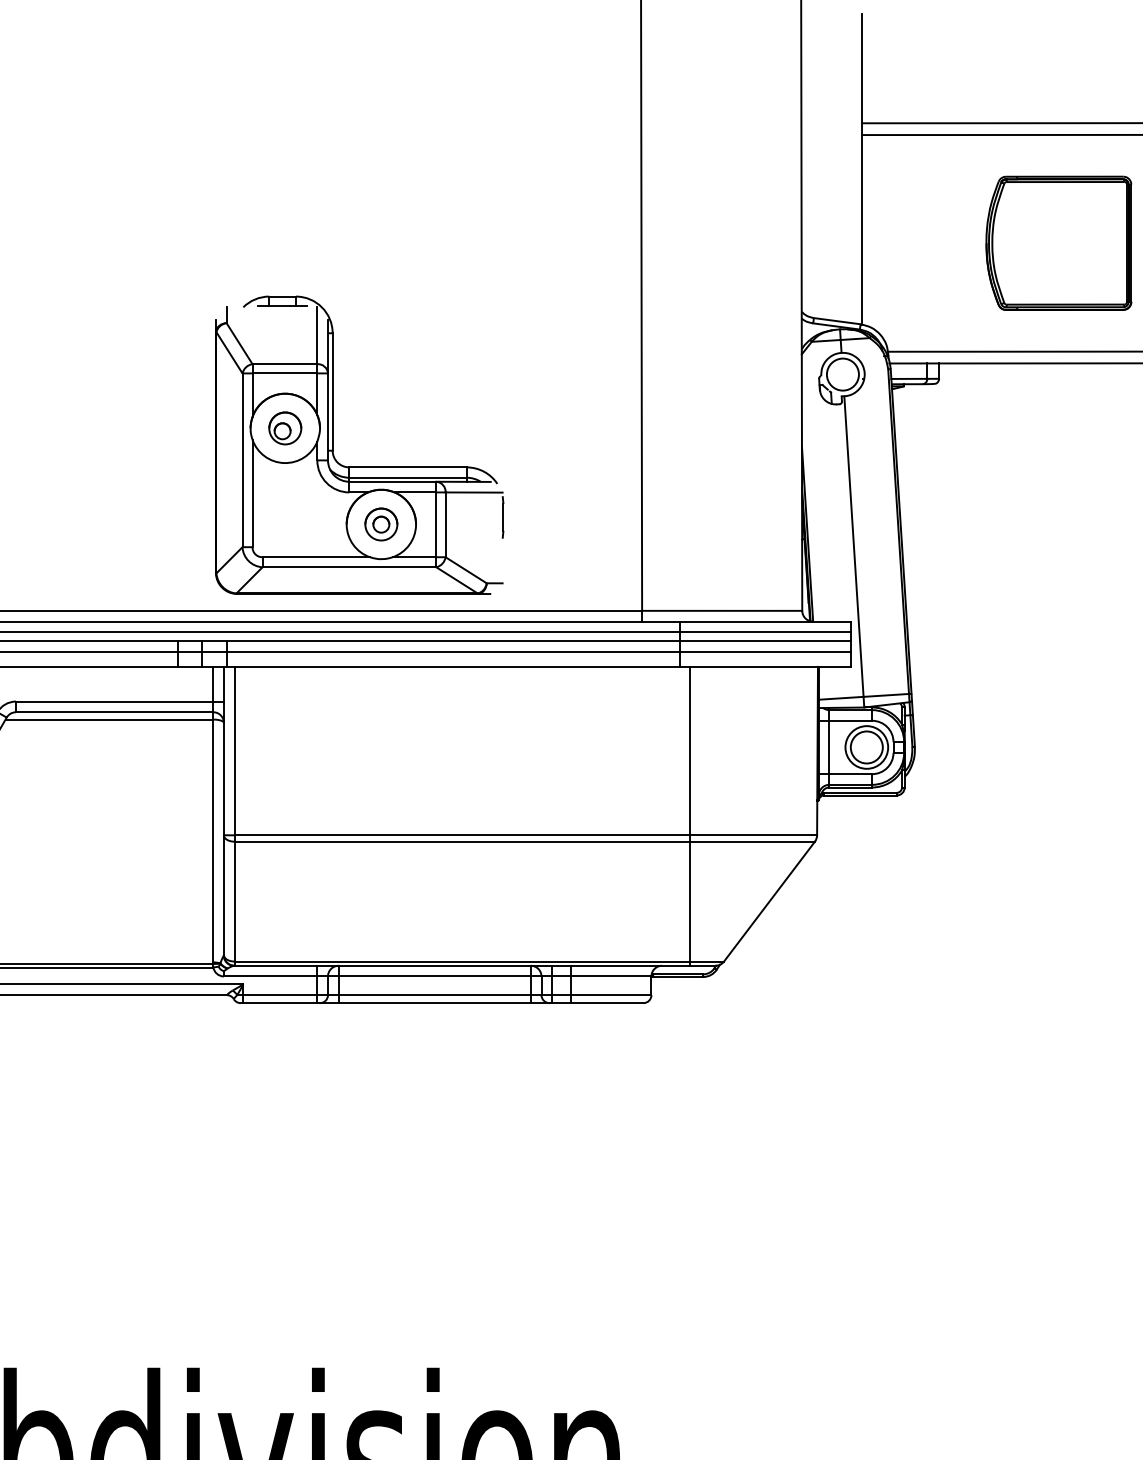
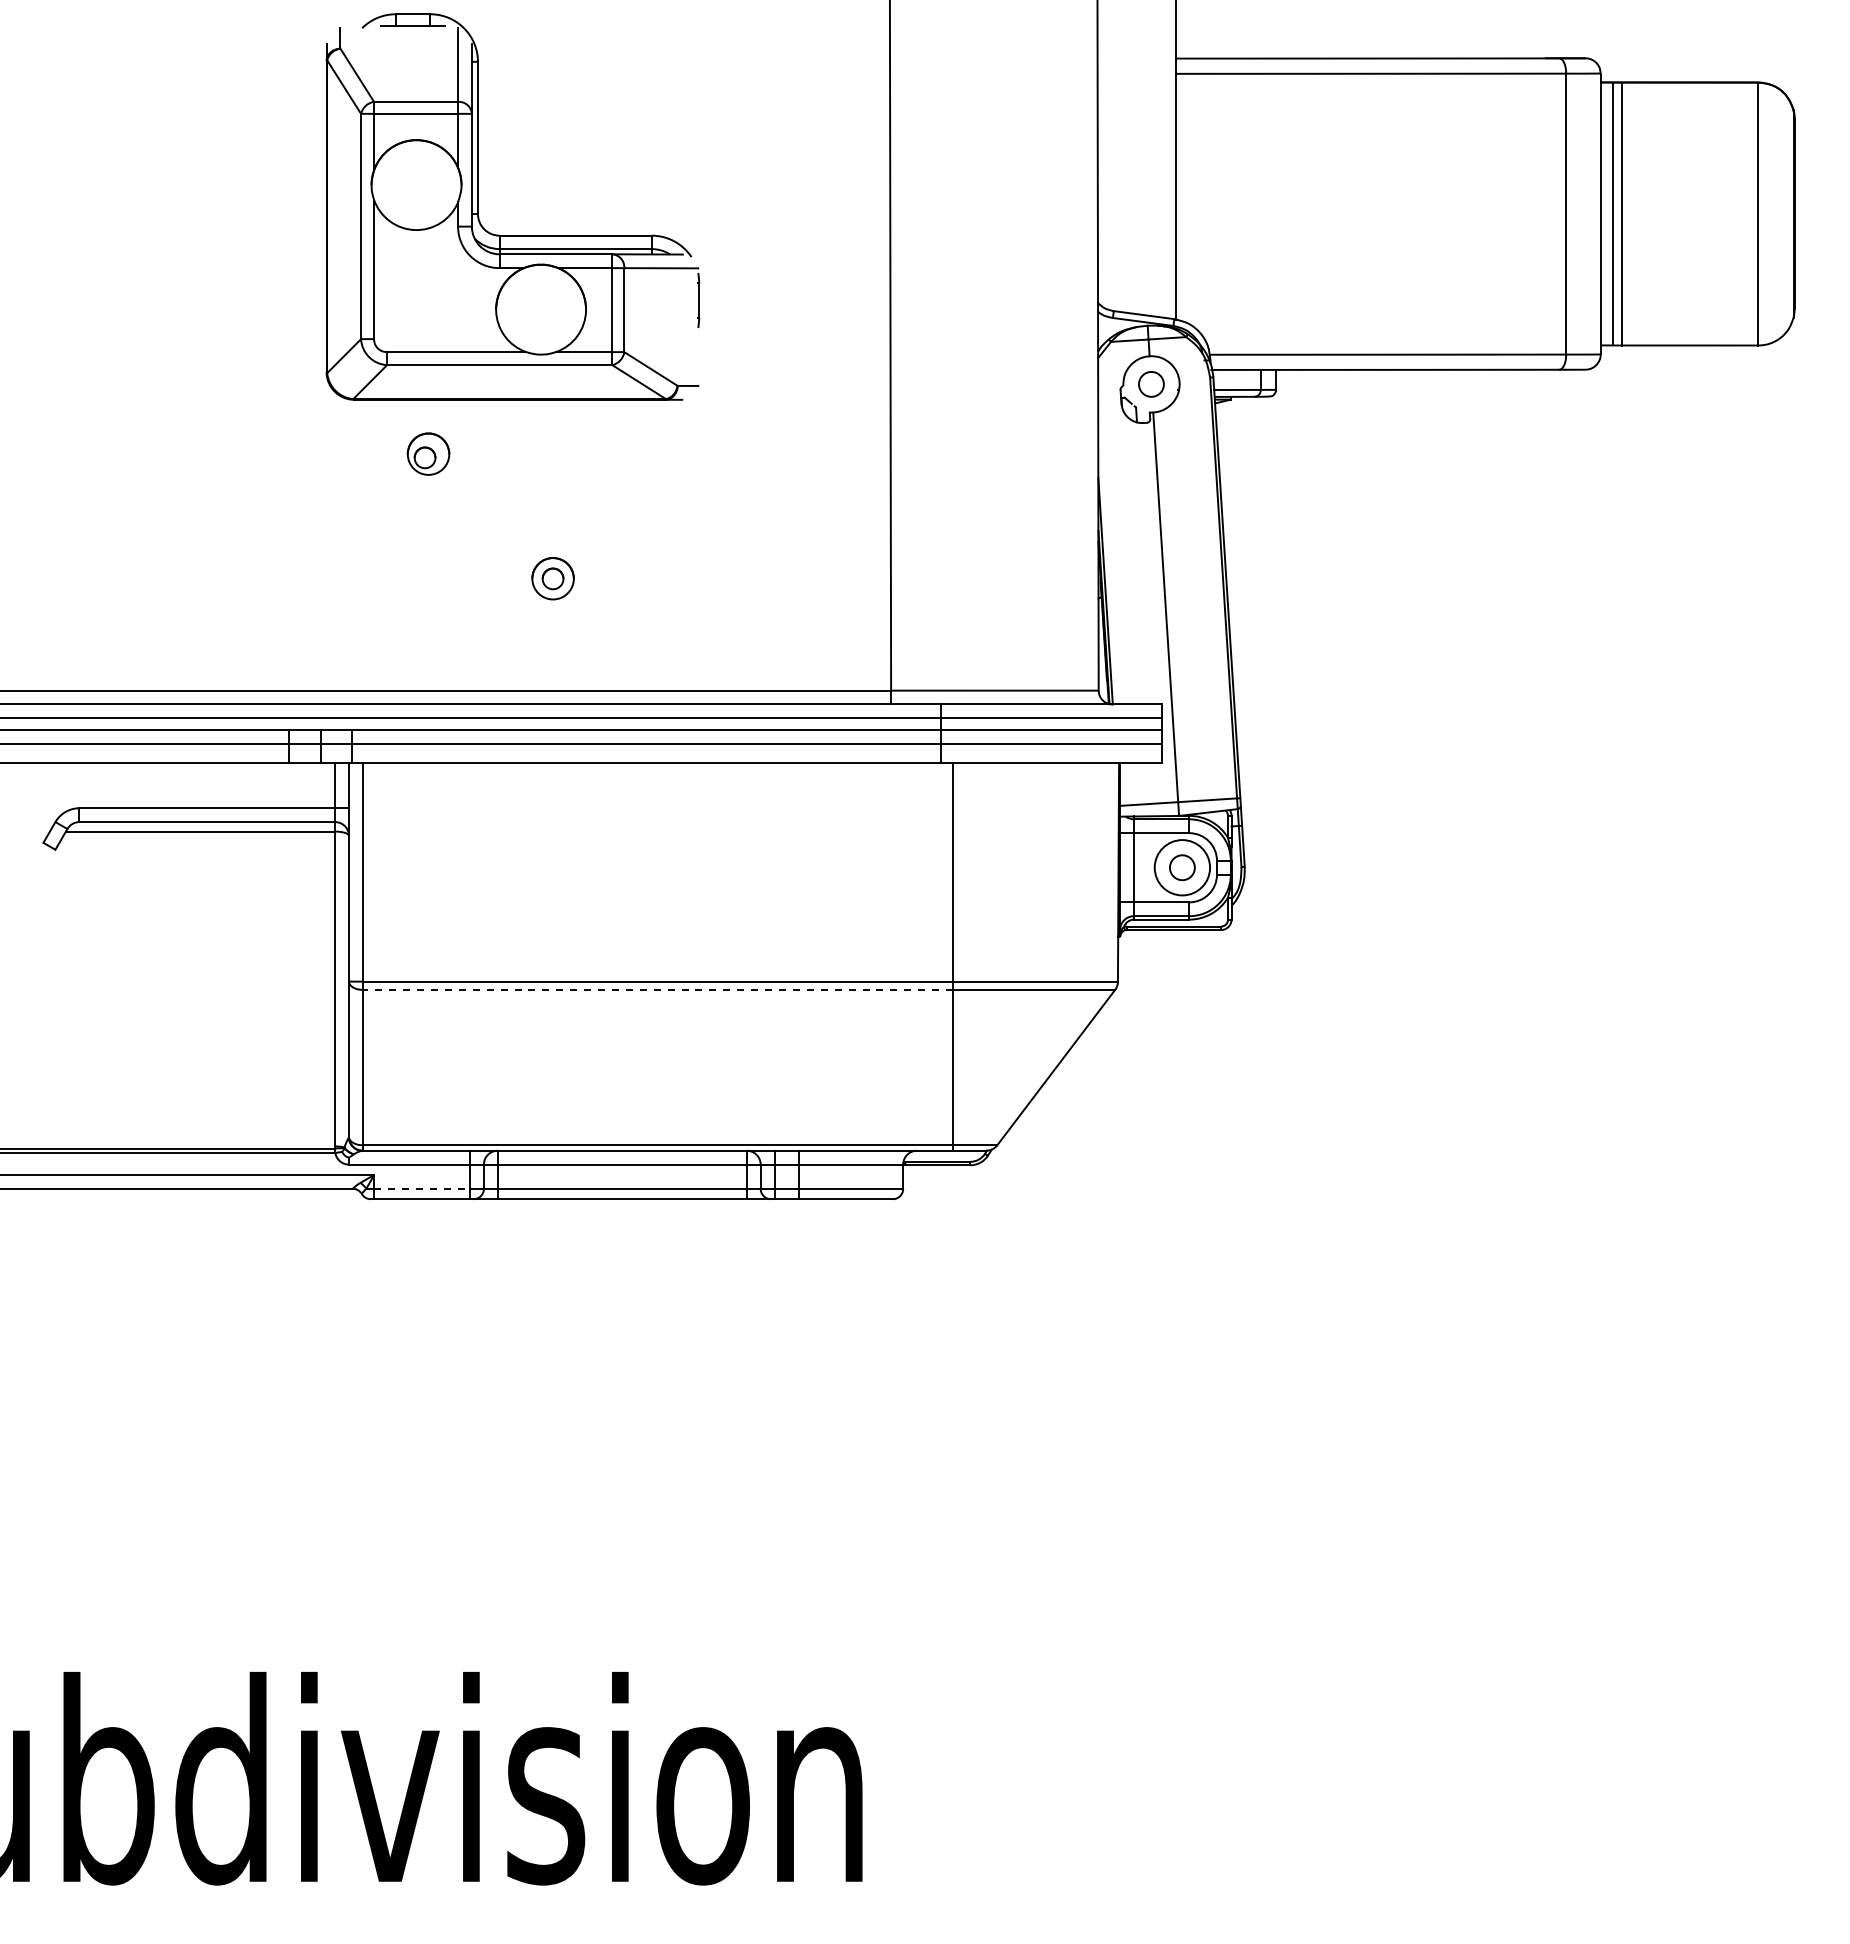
part: (1058, 242) -> (1431, 213), removed
circle: (842, 374) -> (1151, 384), size x0.6
part: (359, 467) -> (512, 235), moved
circle: (866, 747) -> (1182, 867), size x0.6
line: (461, 841) -> (657, 989), solid -> dashed
line: (280, 994) -> (422, 1188), solid -> dashed

